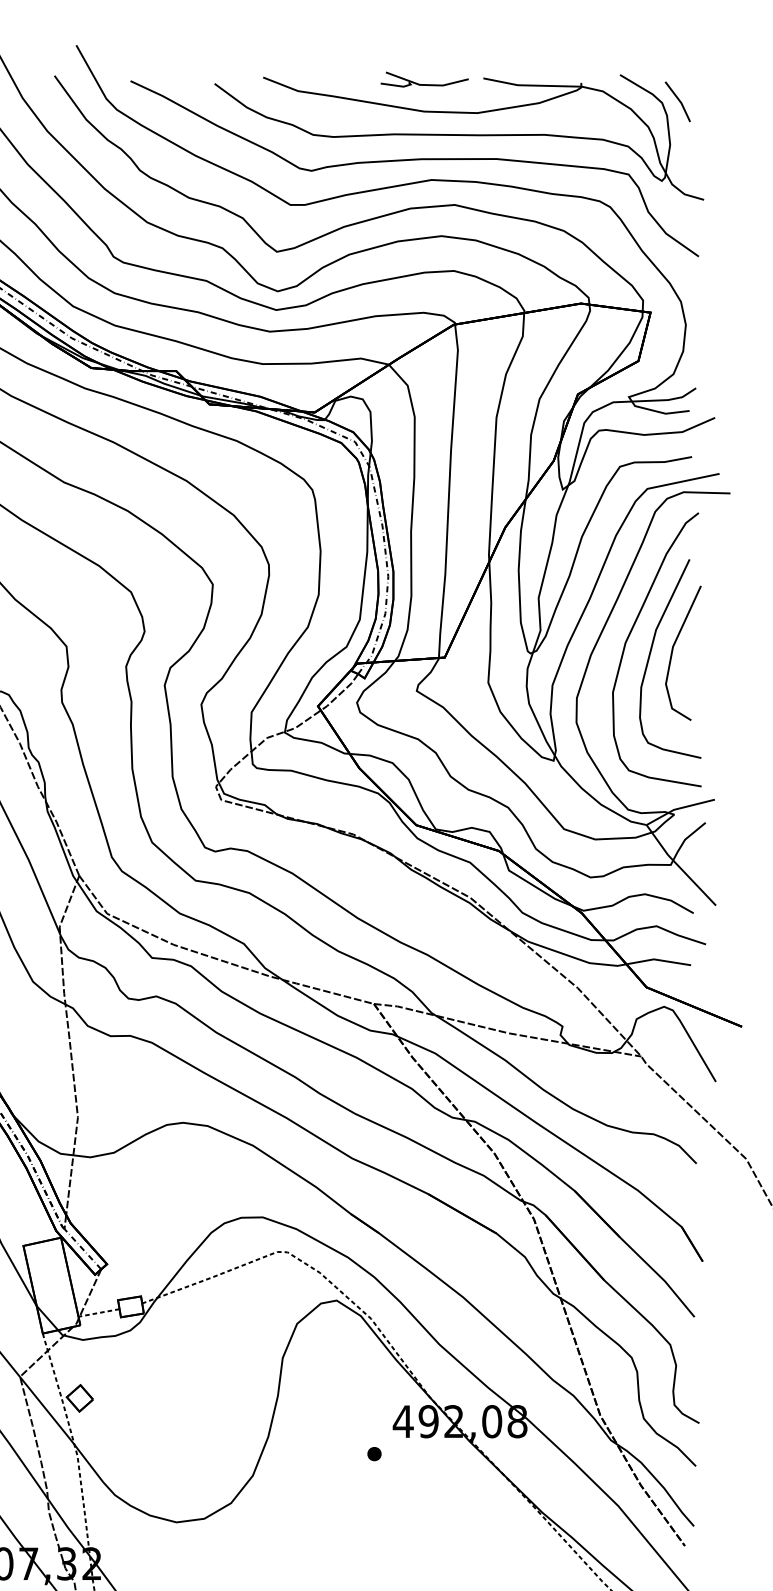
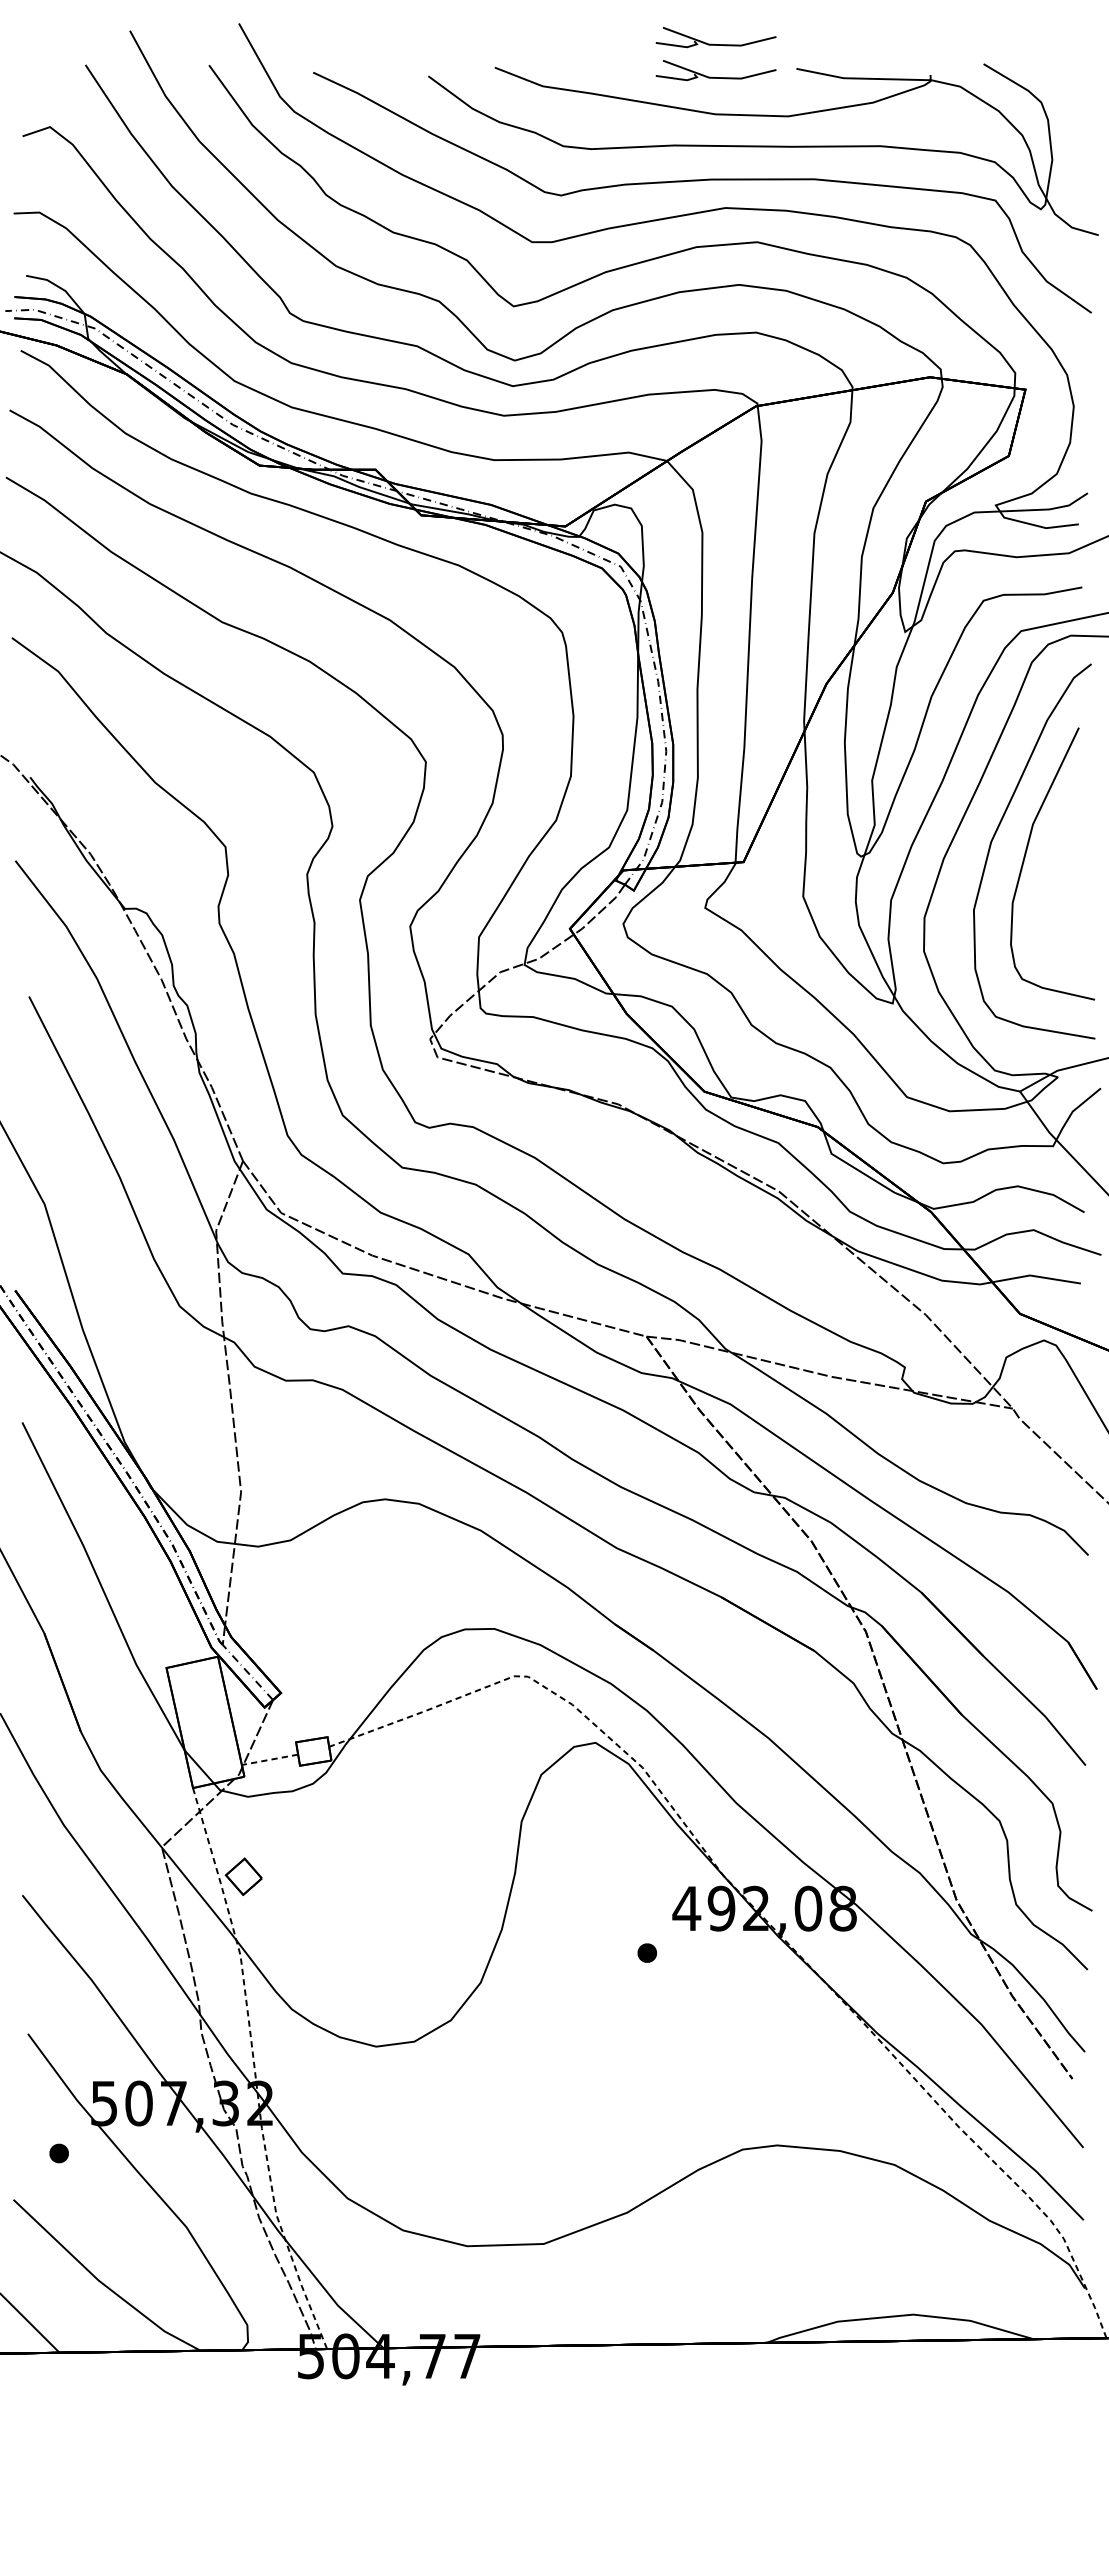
part: (422, 59) -> (712, 43), added
line: (679, 101) -> (1064, 100), removed
line: (673, 650) -> (1056, 852), removed

